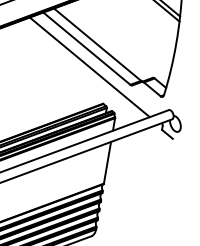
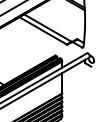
line: (88, 67) -> (45, 39), removed

